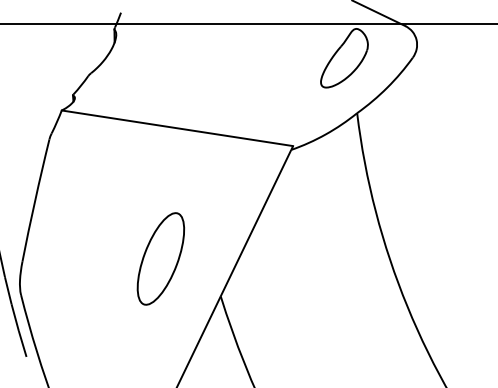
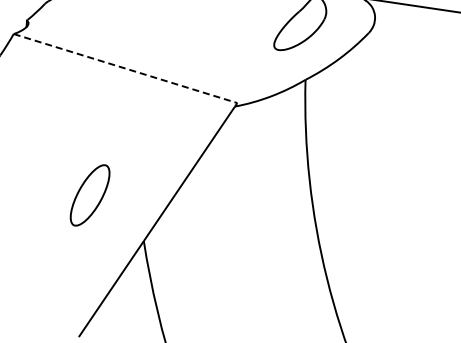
line: (177, 128) -> (125, 68), solid -> dashed
part: (160, 258) -> (89, 194), size x0.7

